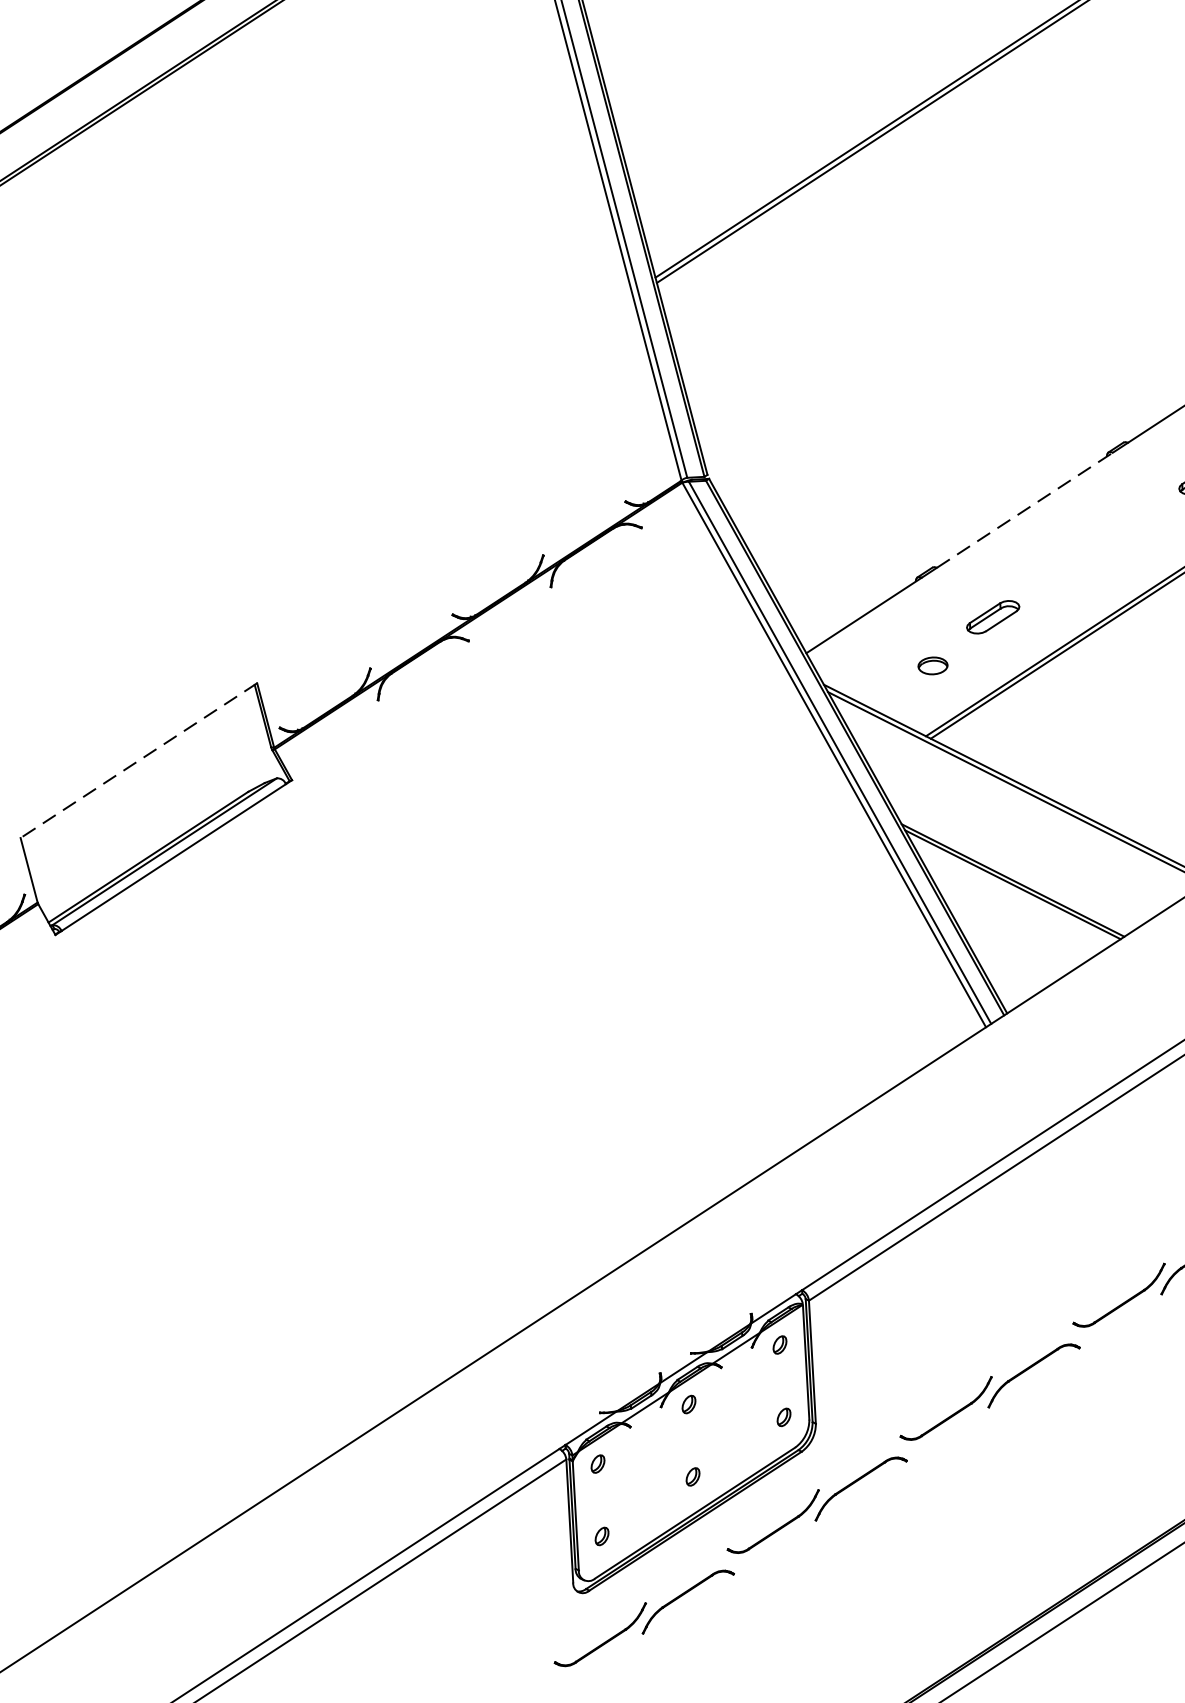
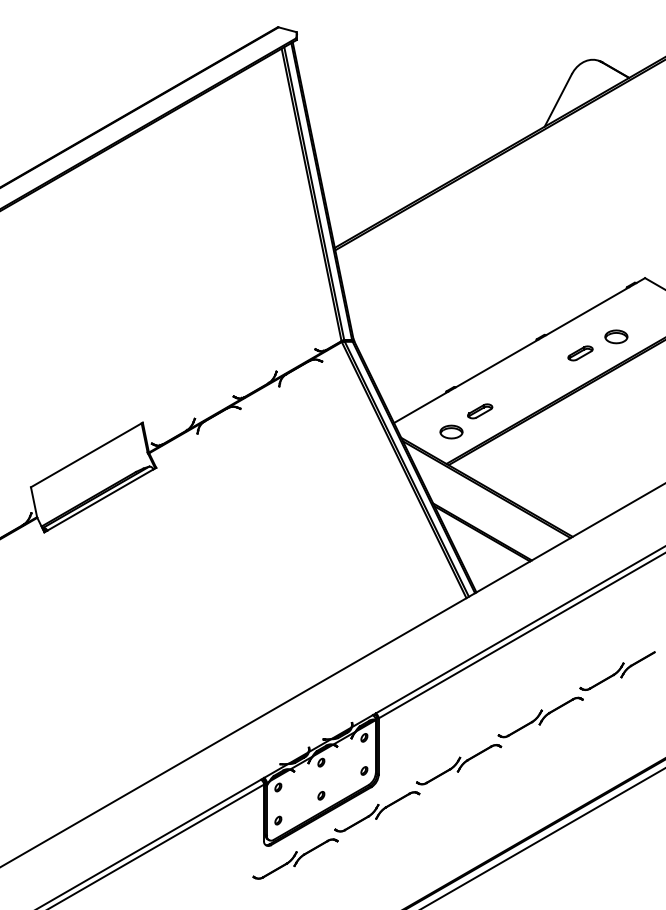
line: (1025, 510) -> (497, 363), dashed -> solid
part: (932, 664) -> (451, 431), size x1.67
line: (137, 759) -> (86, 454), dashed -> solid

